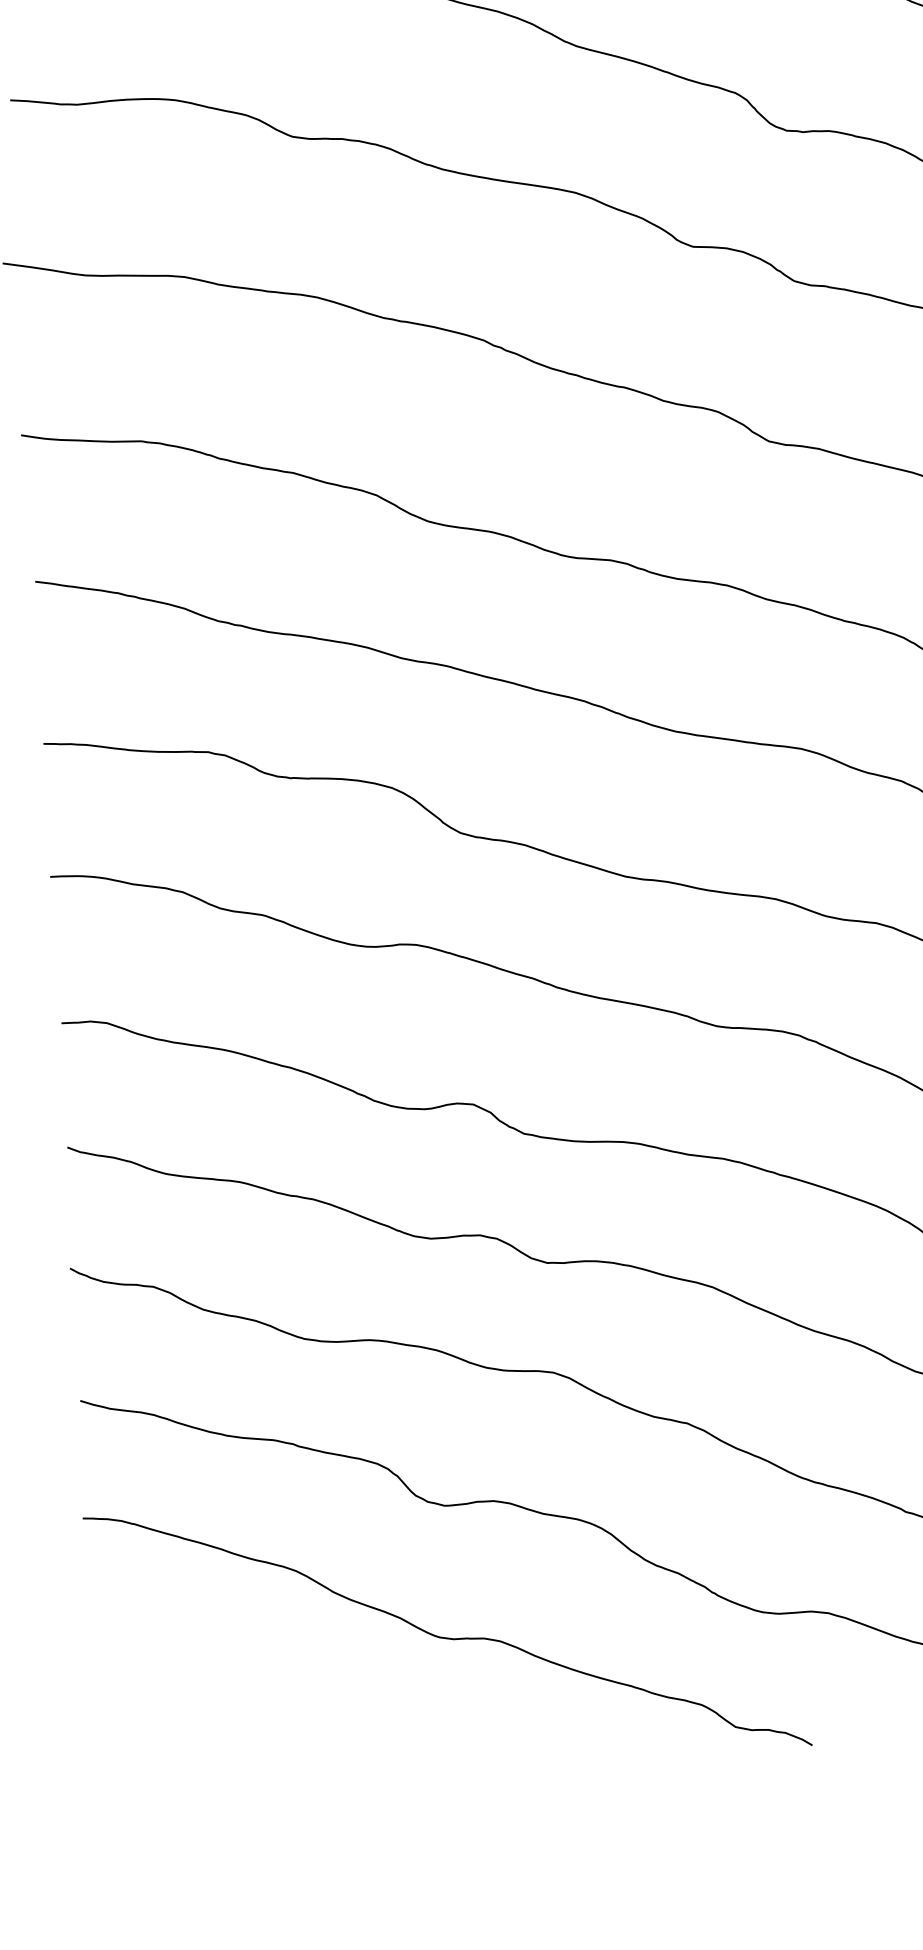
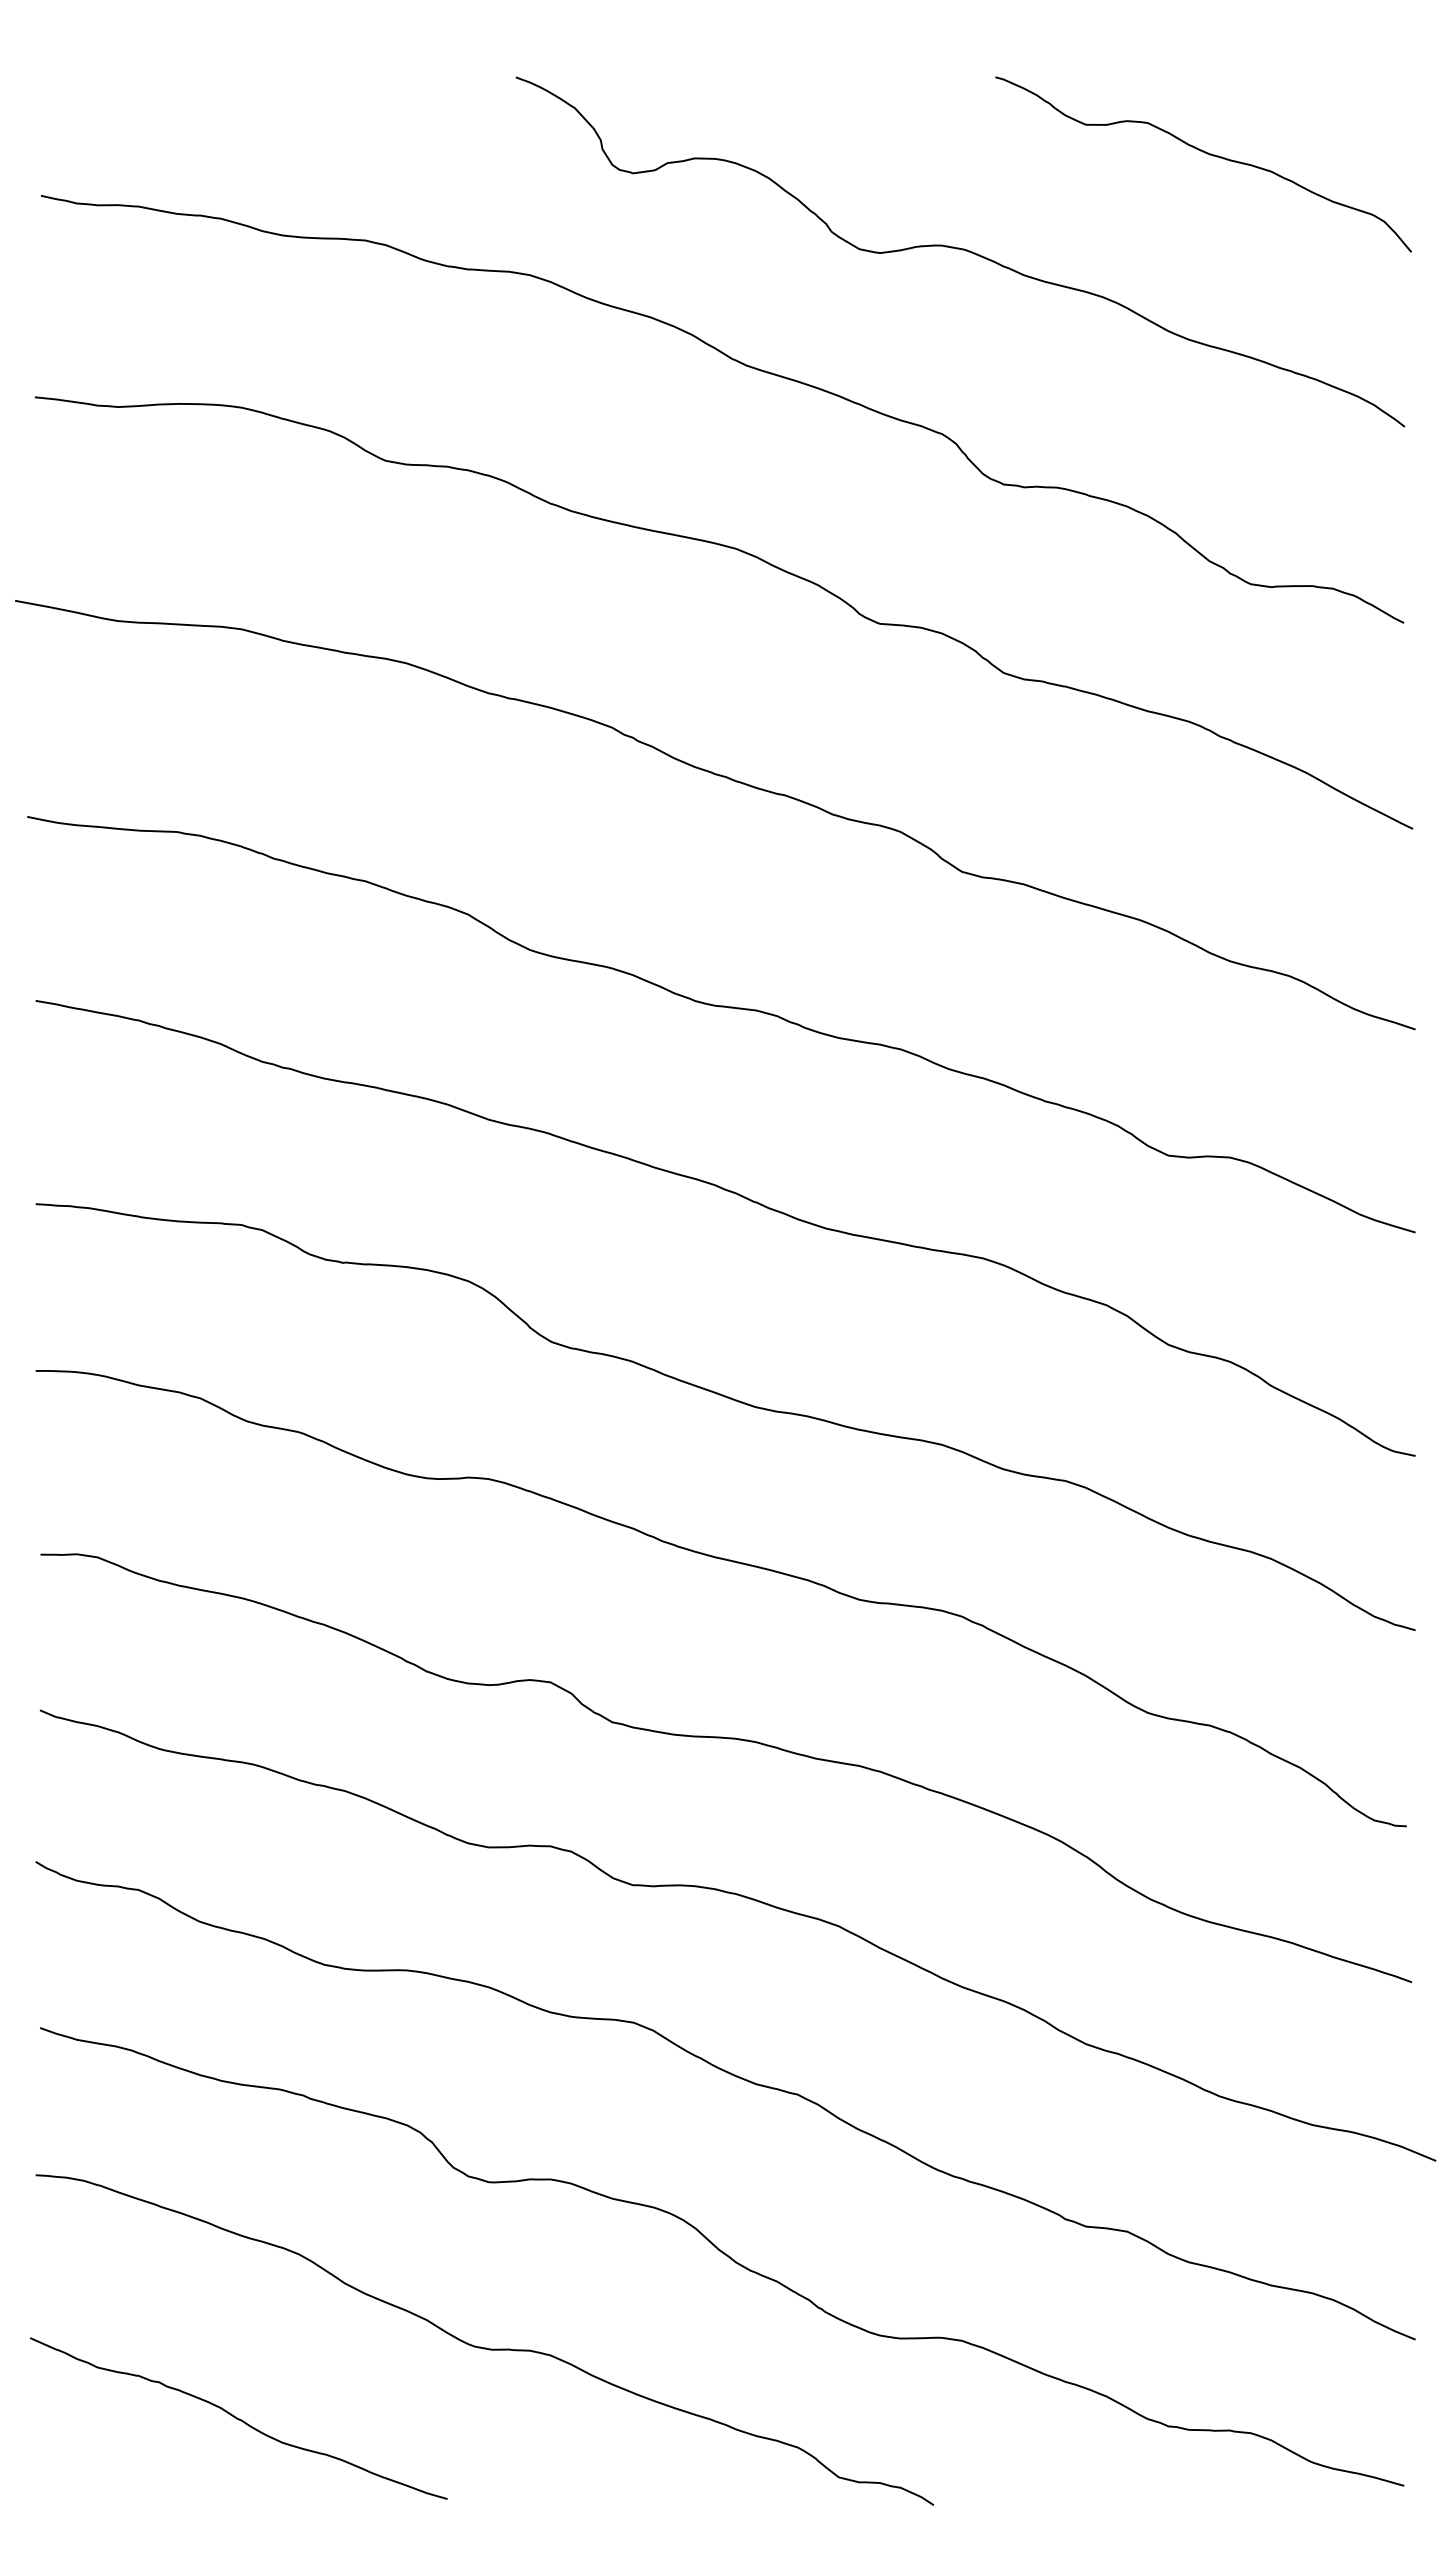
curve: (254, 1704) -> (238, 2418), added

